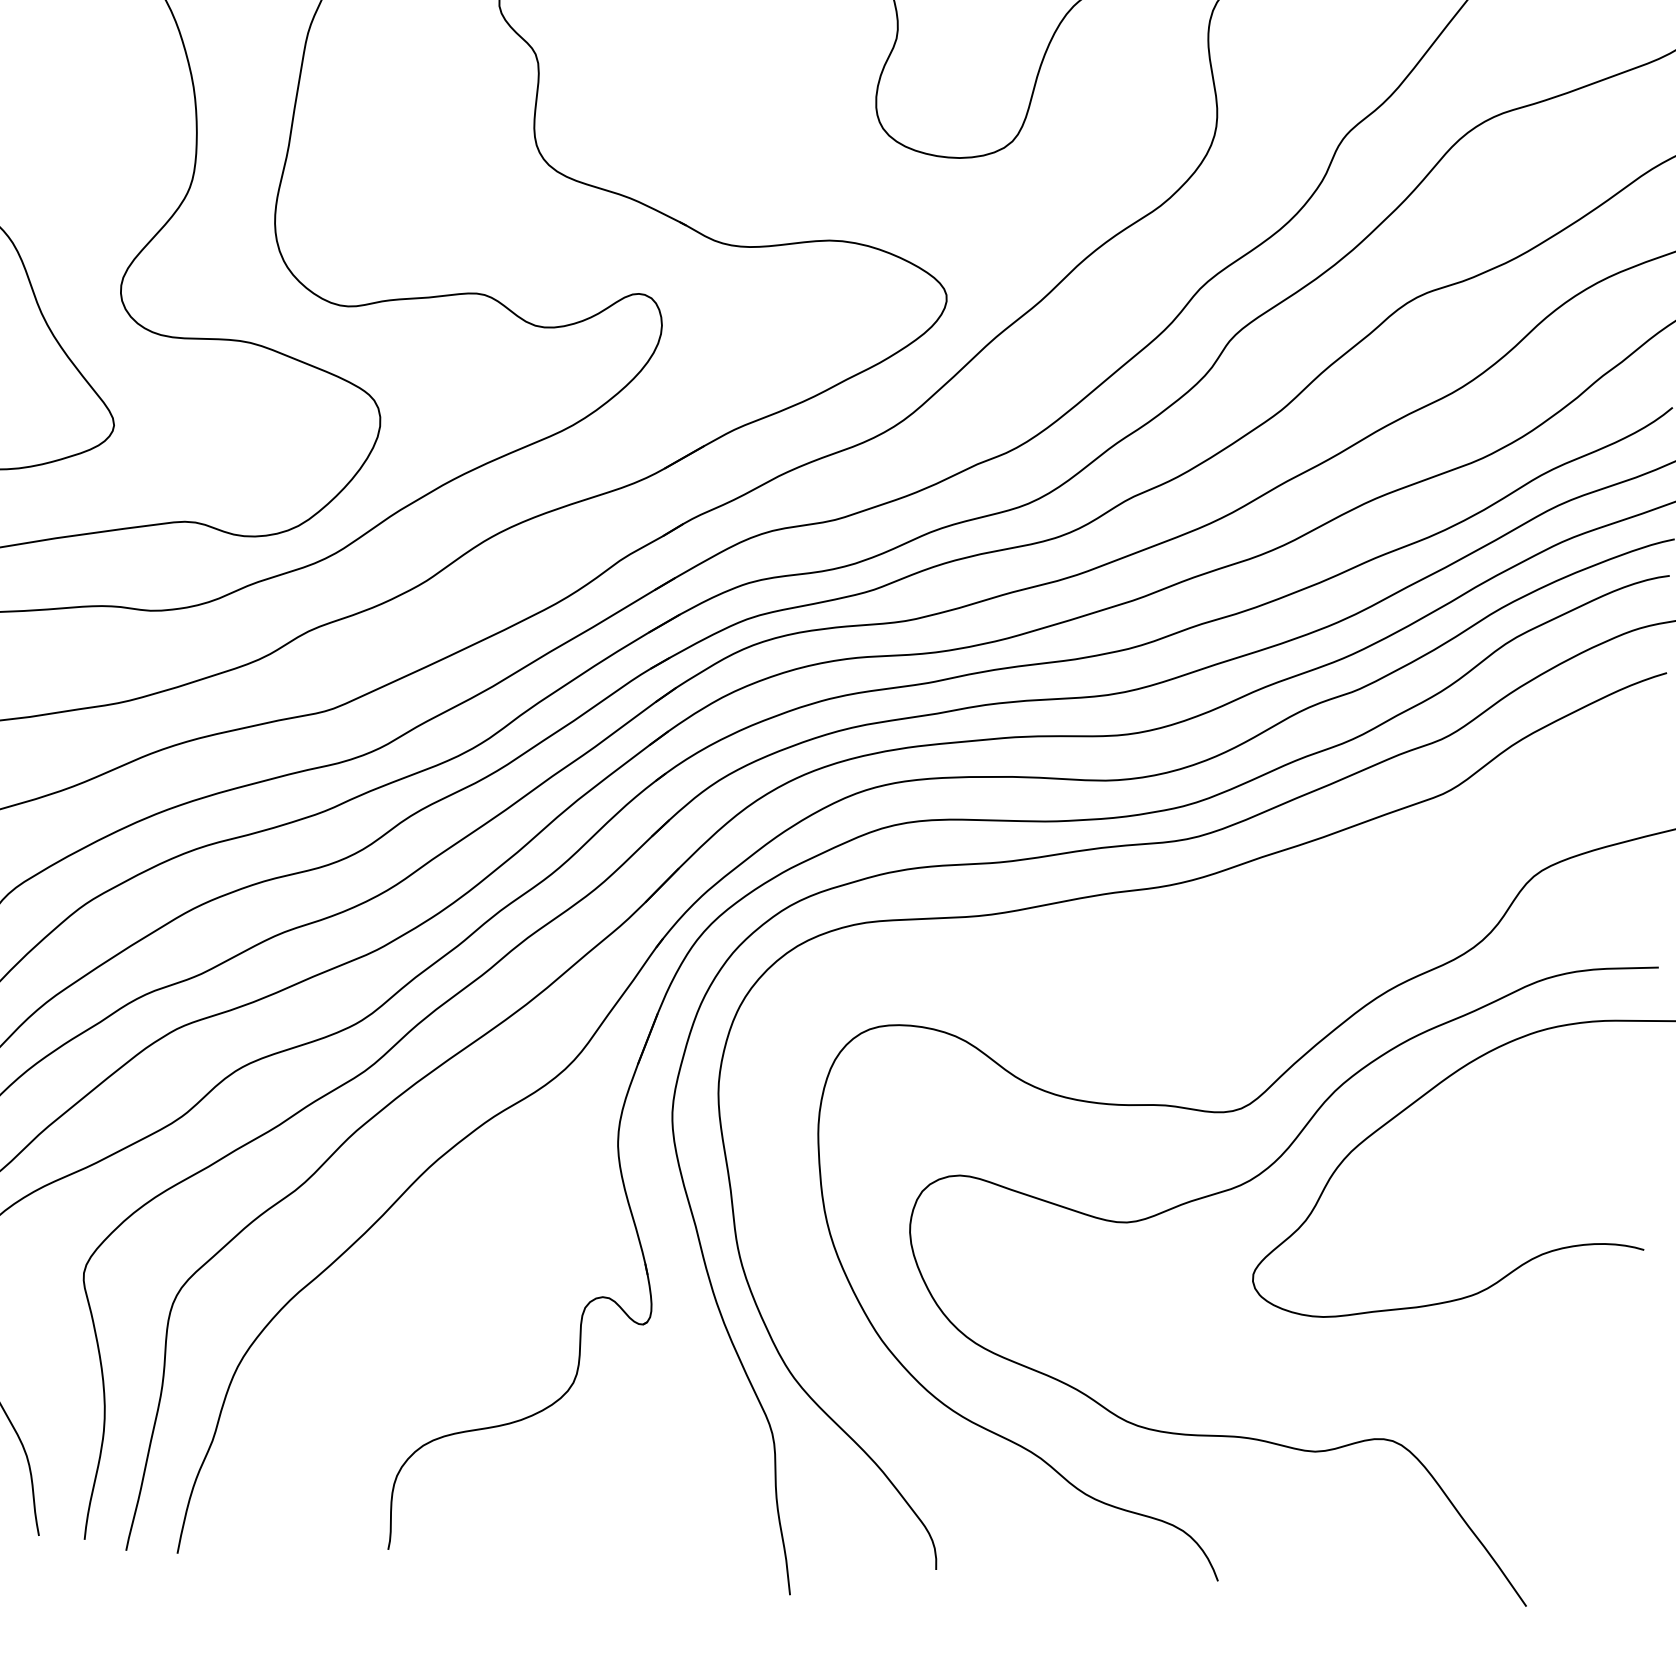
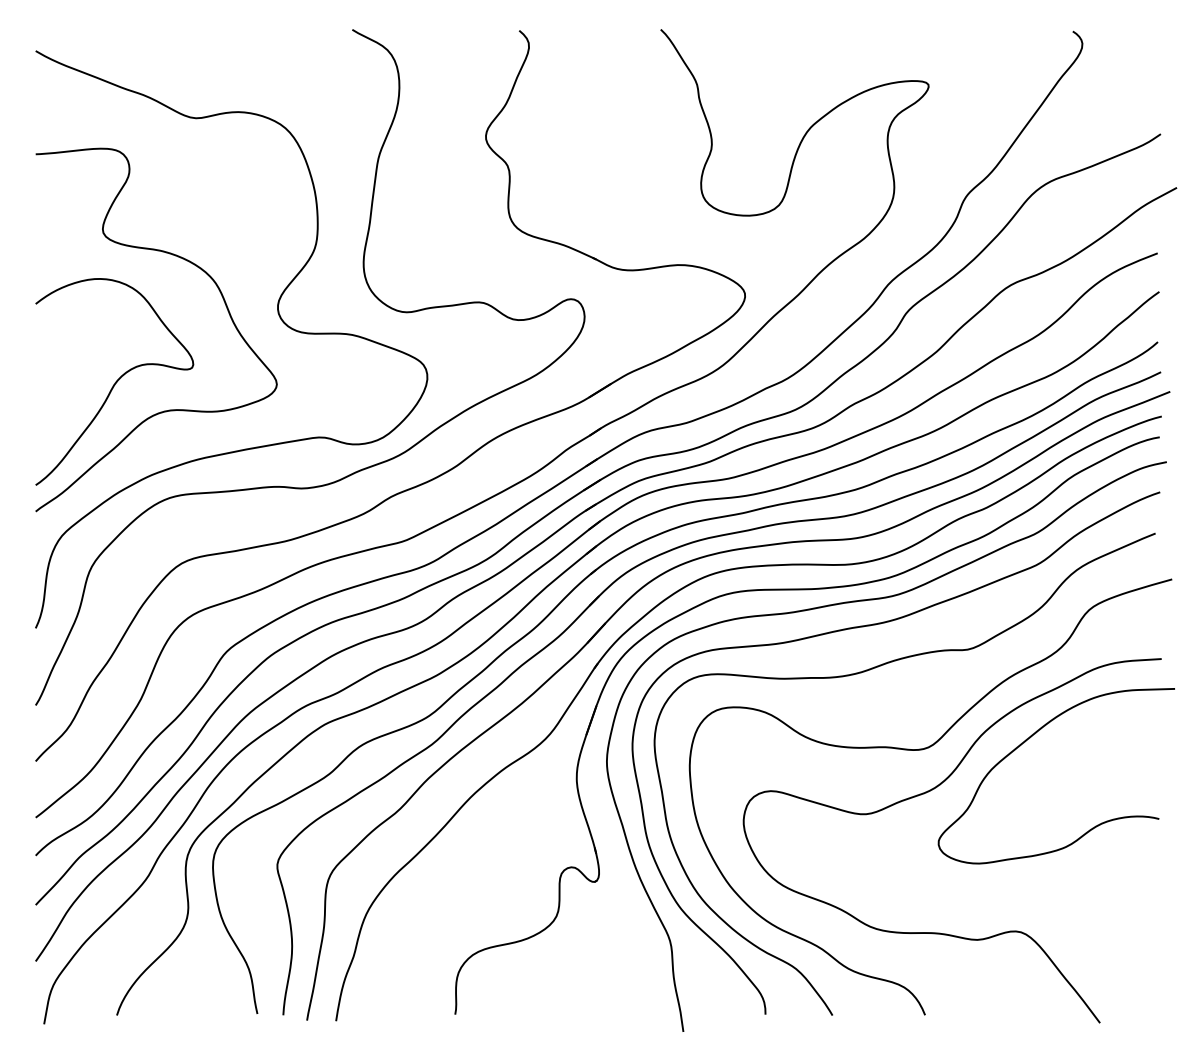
curve: (1143, 968) -> (870, 670), added

